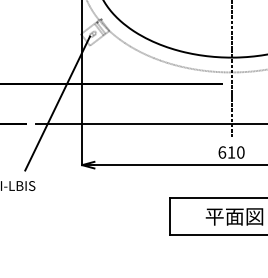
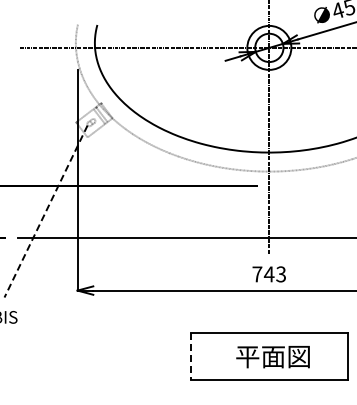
line: (57, 103) -> (46, 211), solid -> dashed
text: (231, 152) -> (269, 274), 610 -> 743
line: (170, 216) -> (190, 356), solid -> dashed

